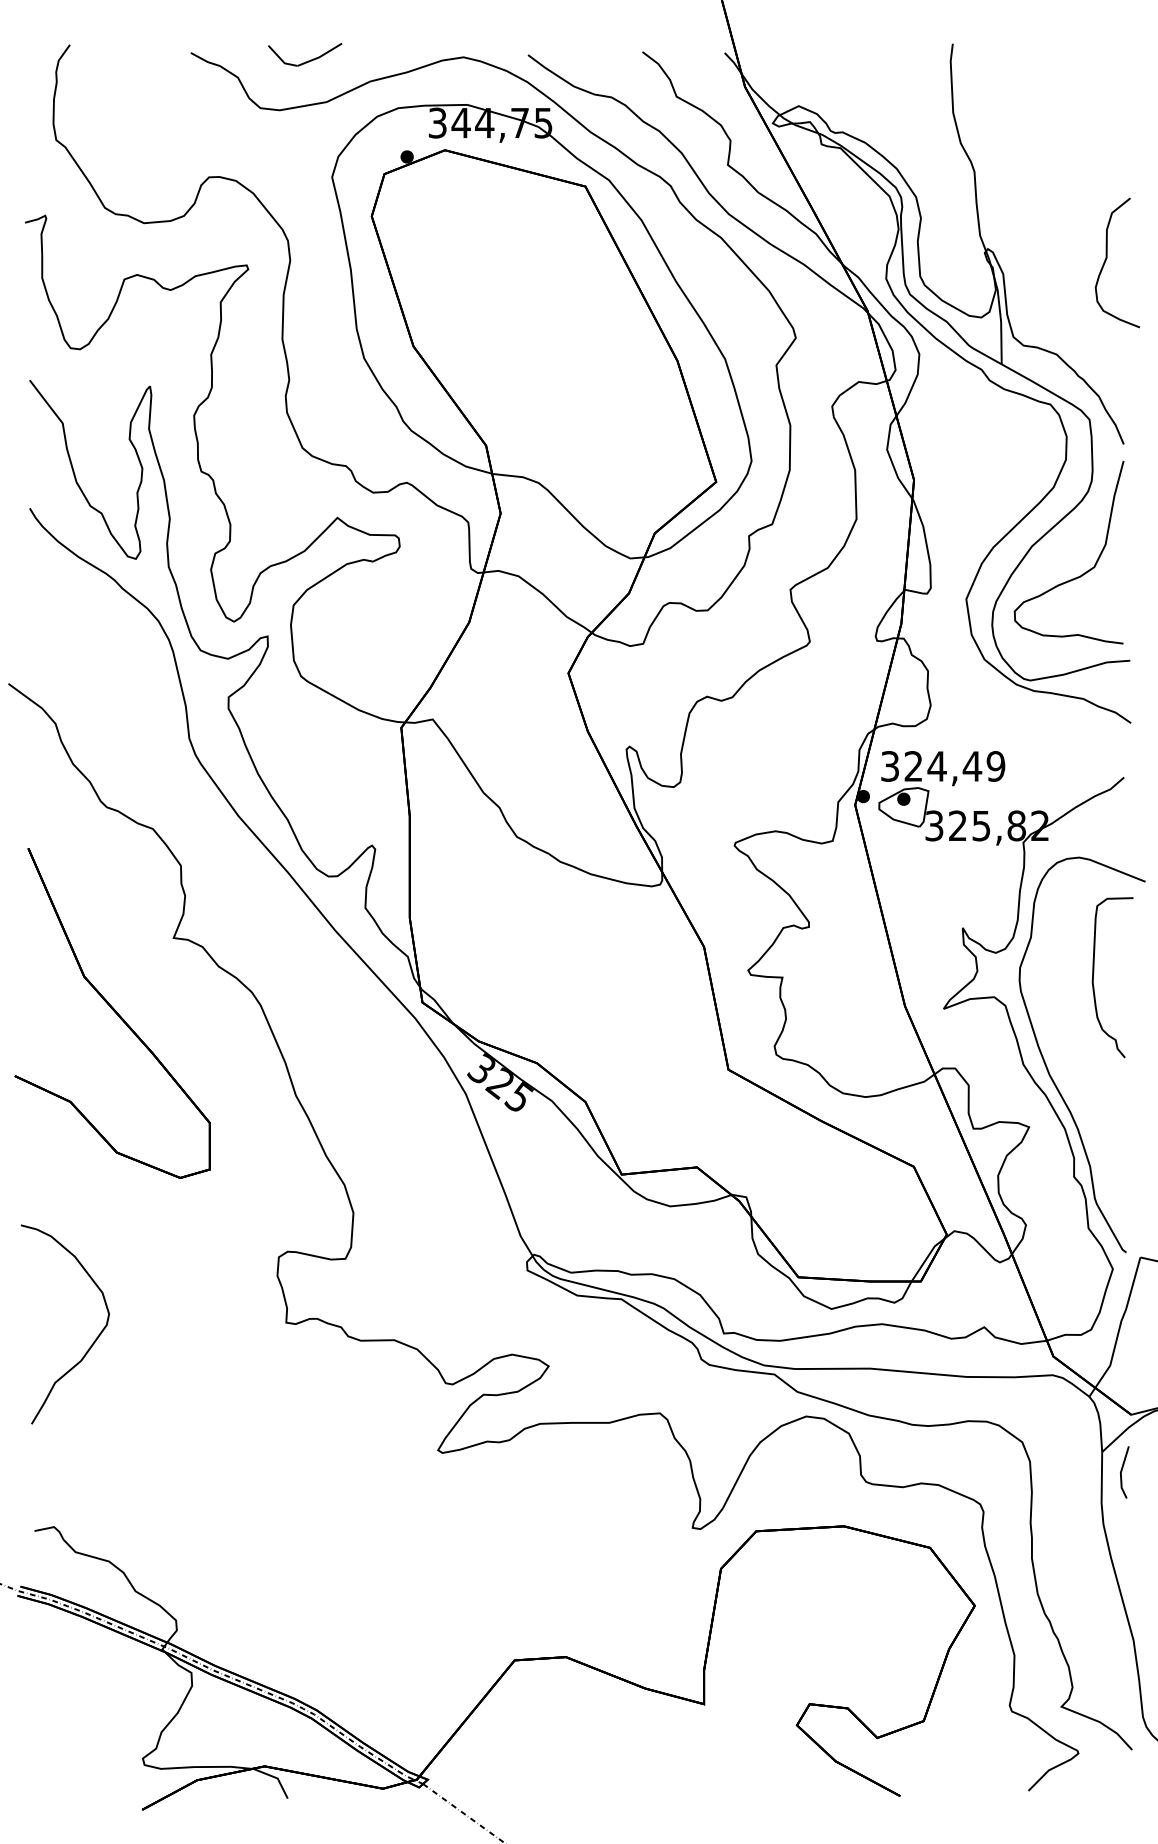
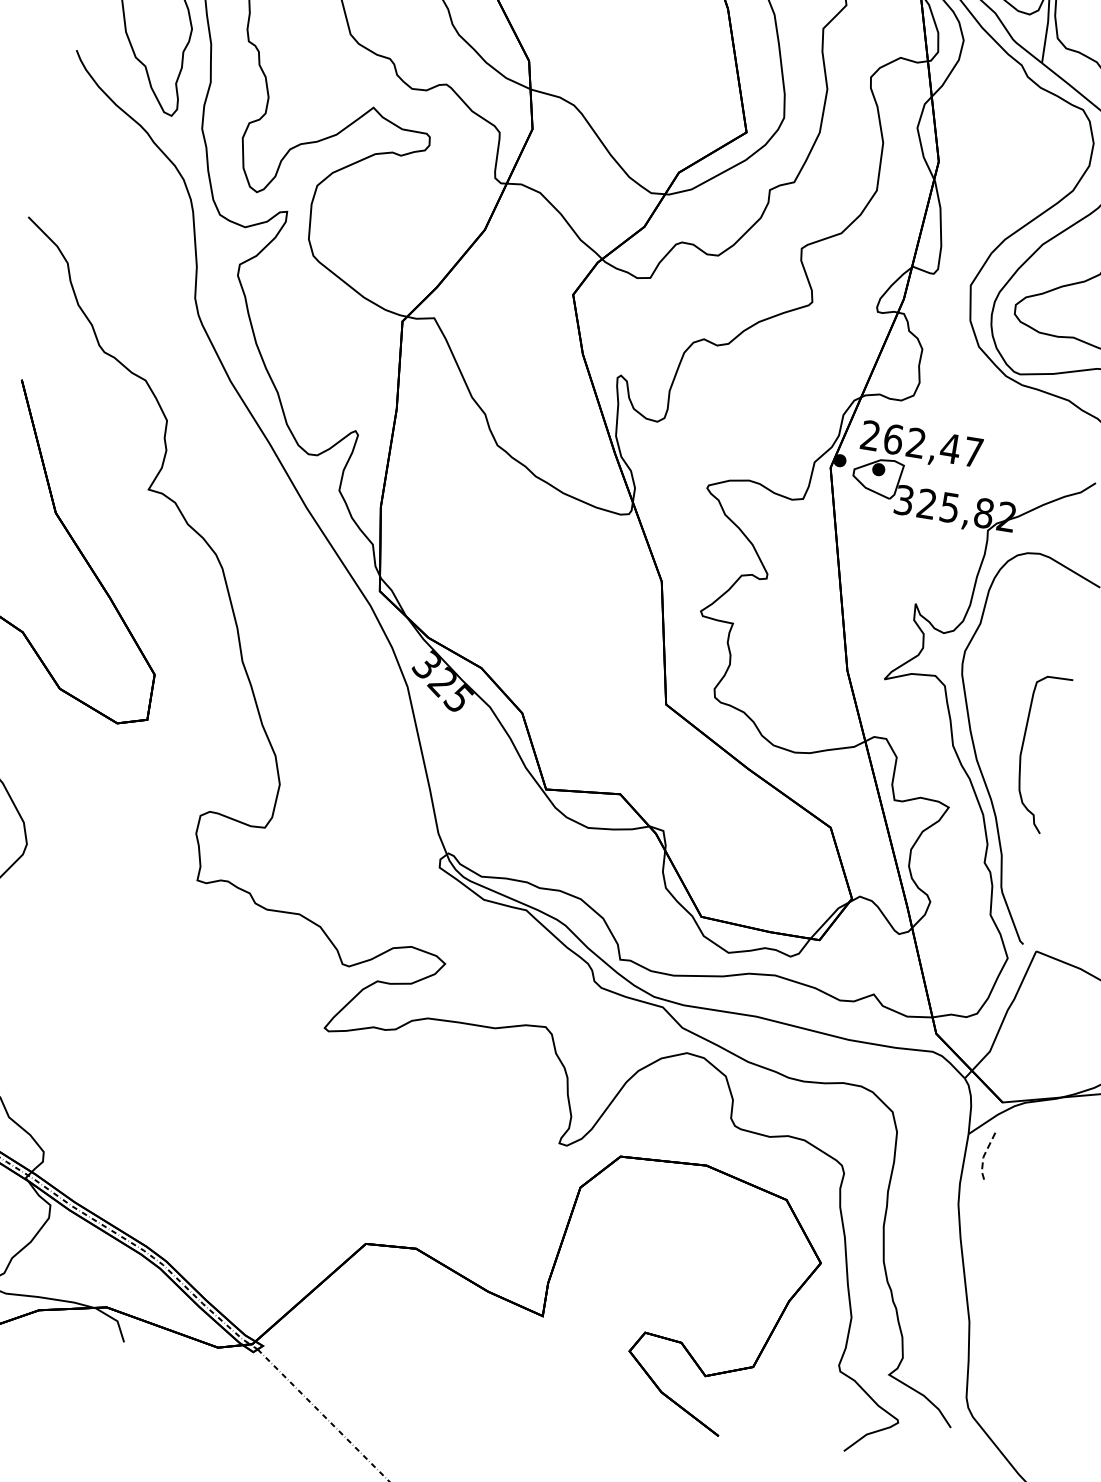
text: (943, 766) -> (922, 444), 324,49 -> 262,47
curve: (1094, 972) -> (1023, 746), moved
line: (1120, 1472) -> (983, 1156), solid -> dashed

